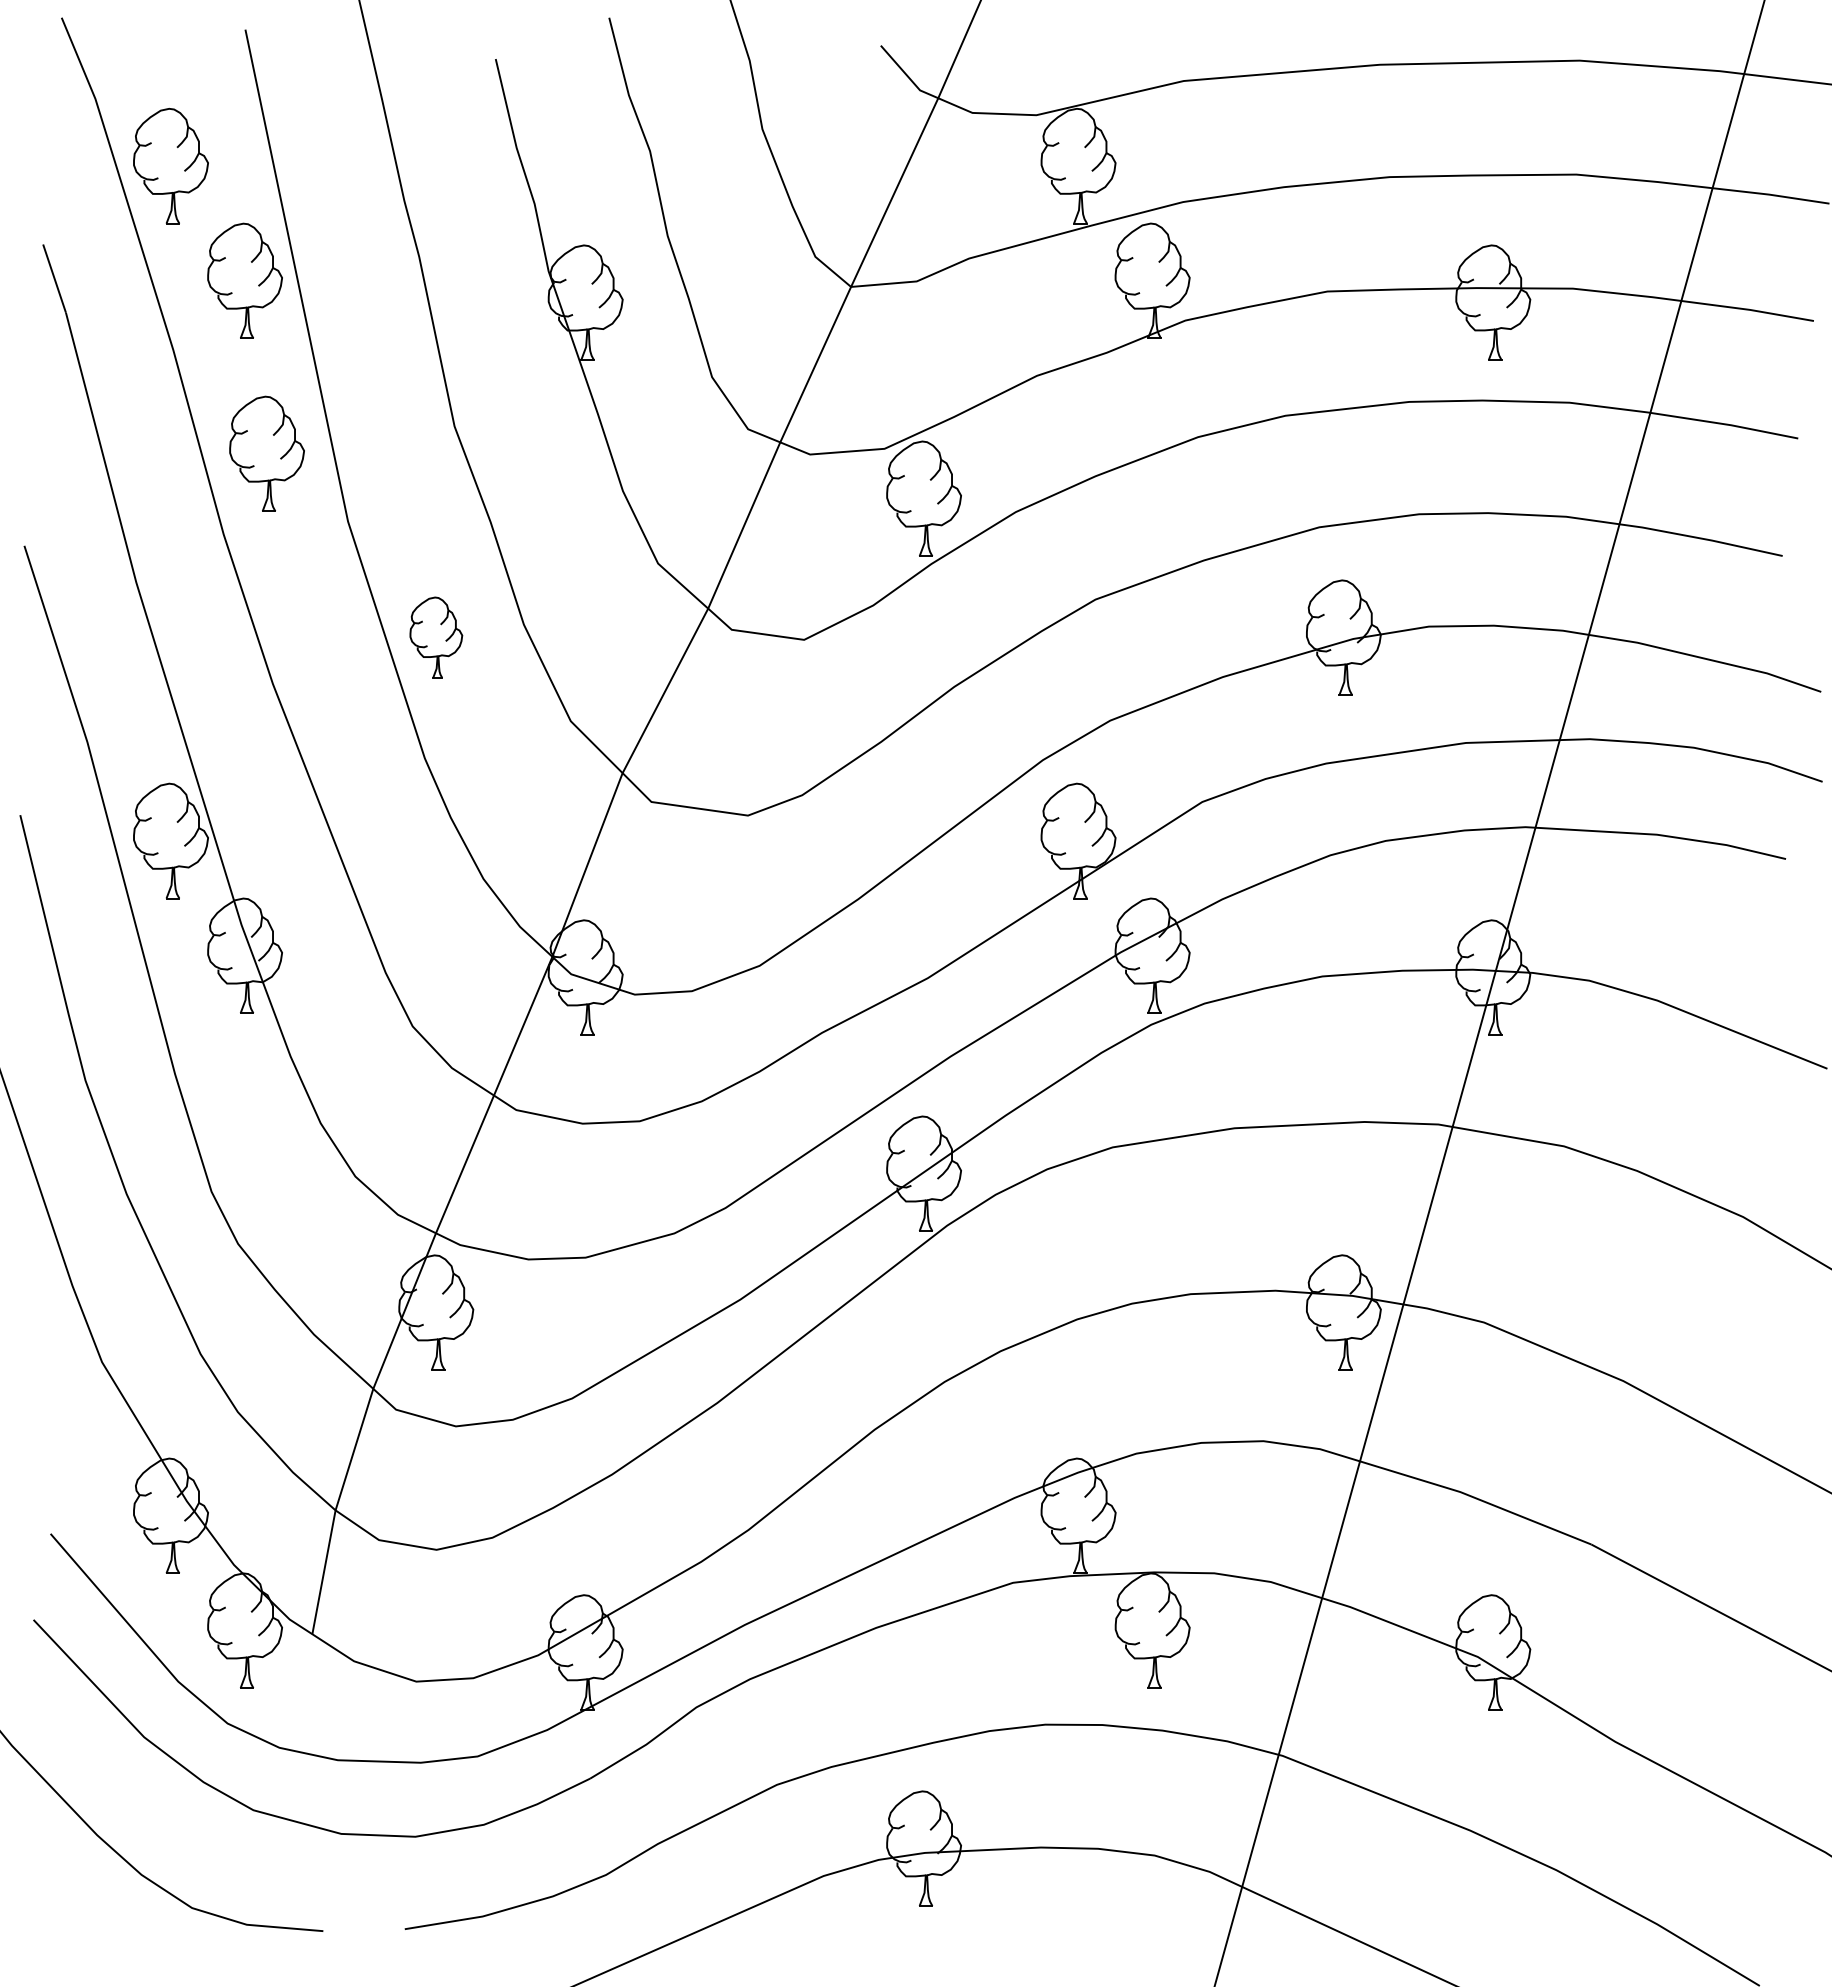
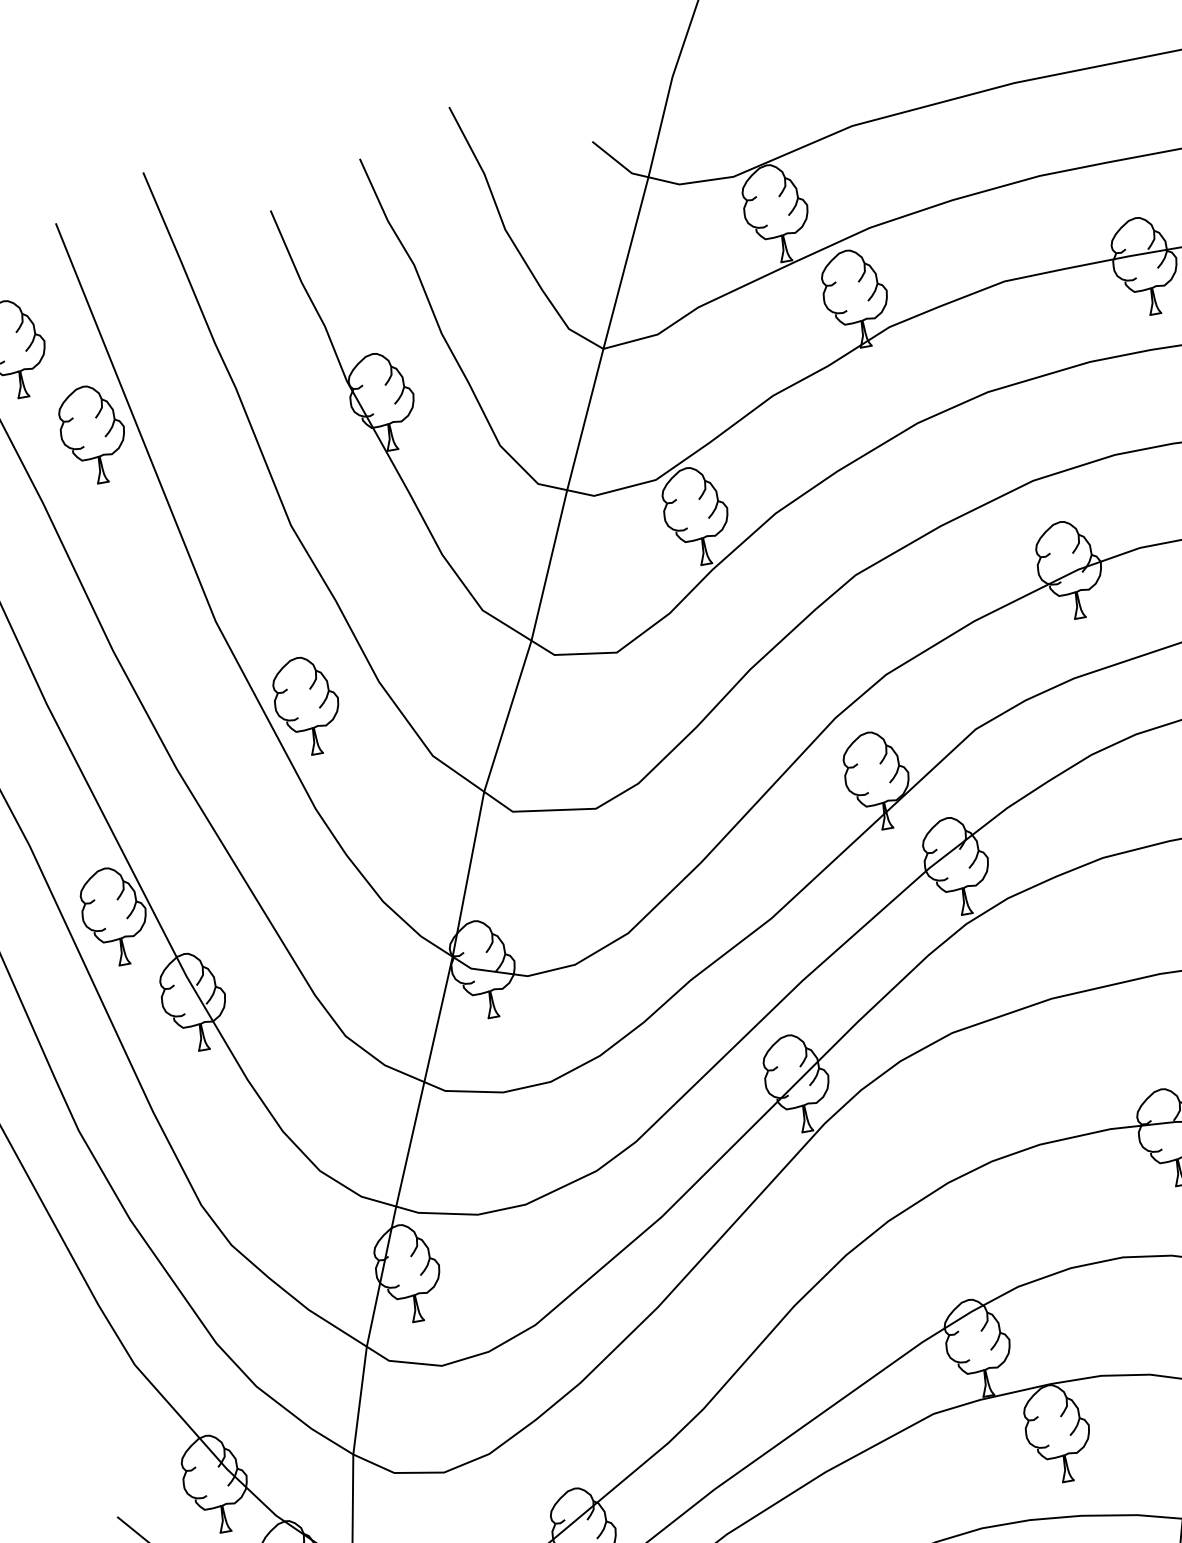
part: (266, 453) -> (137, 576), removed
part: (436, 637) -> (307, 705), size x1.43

